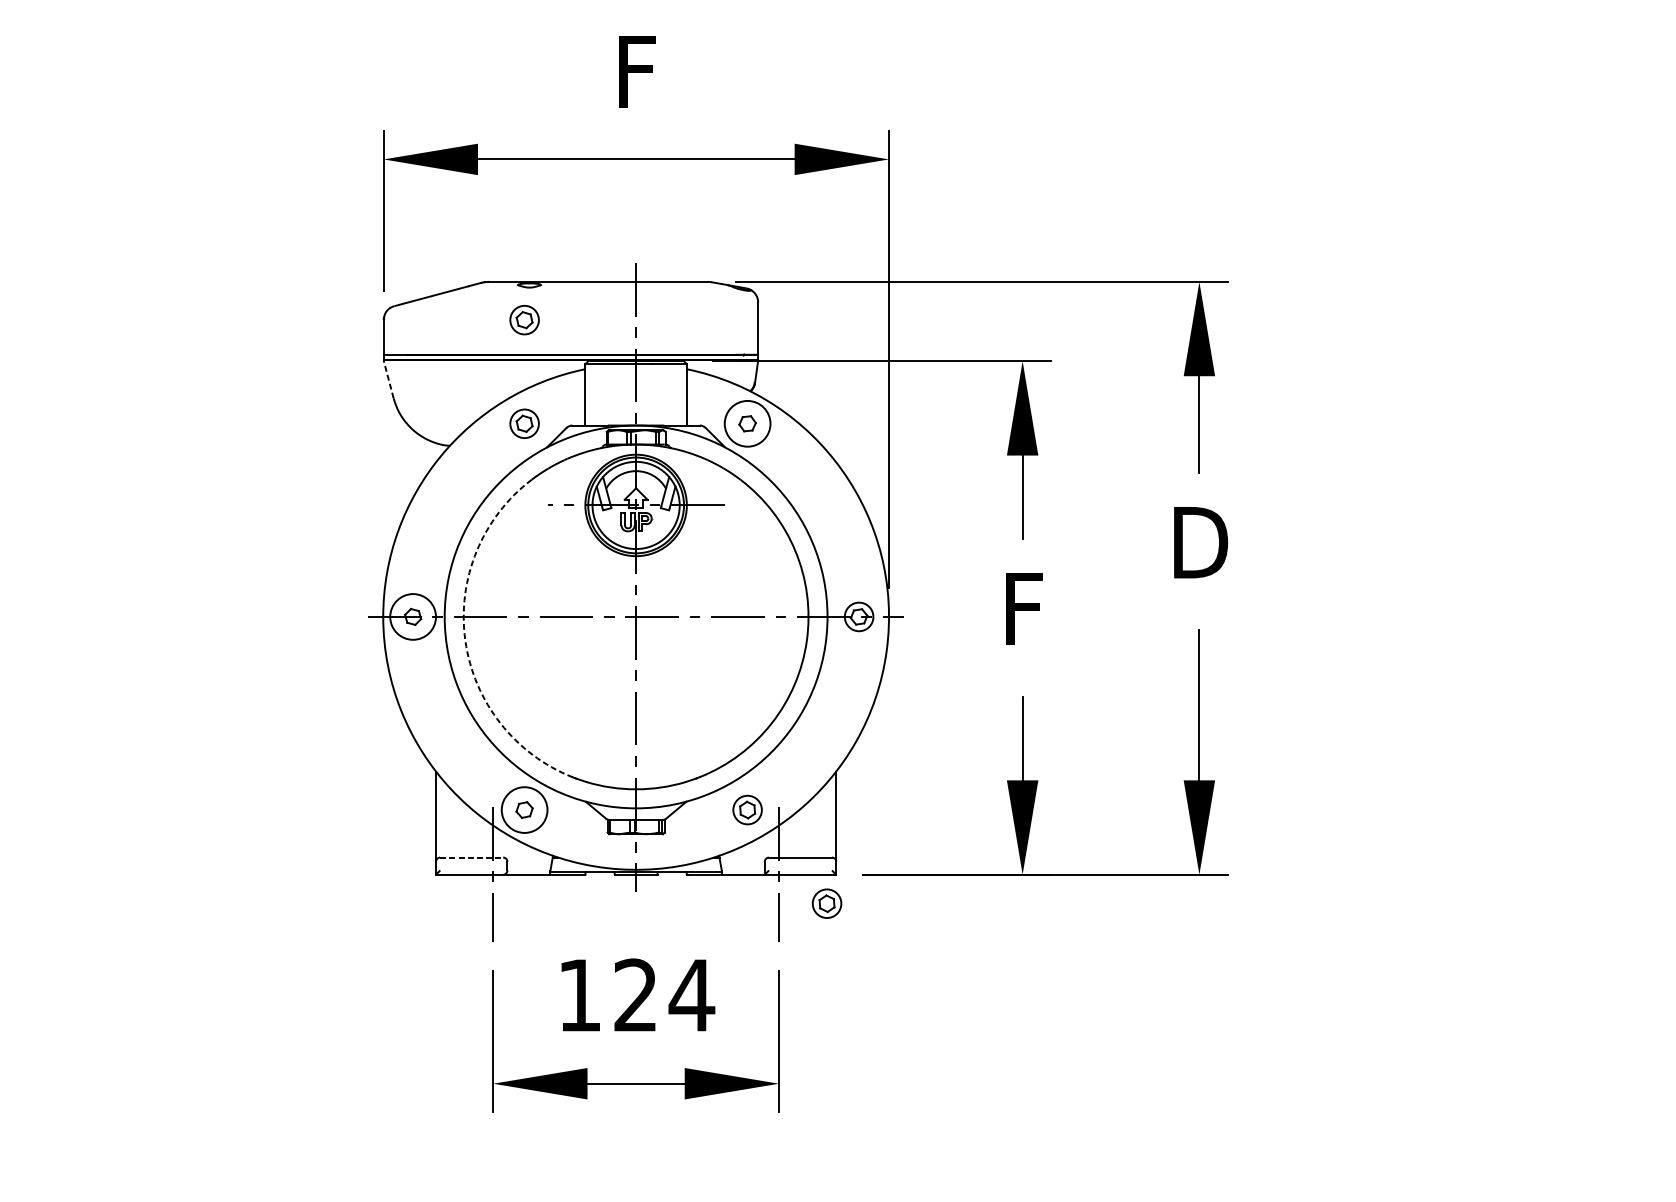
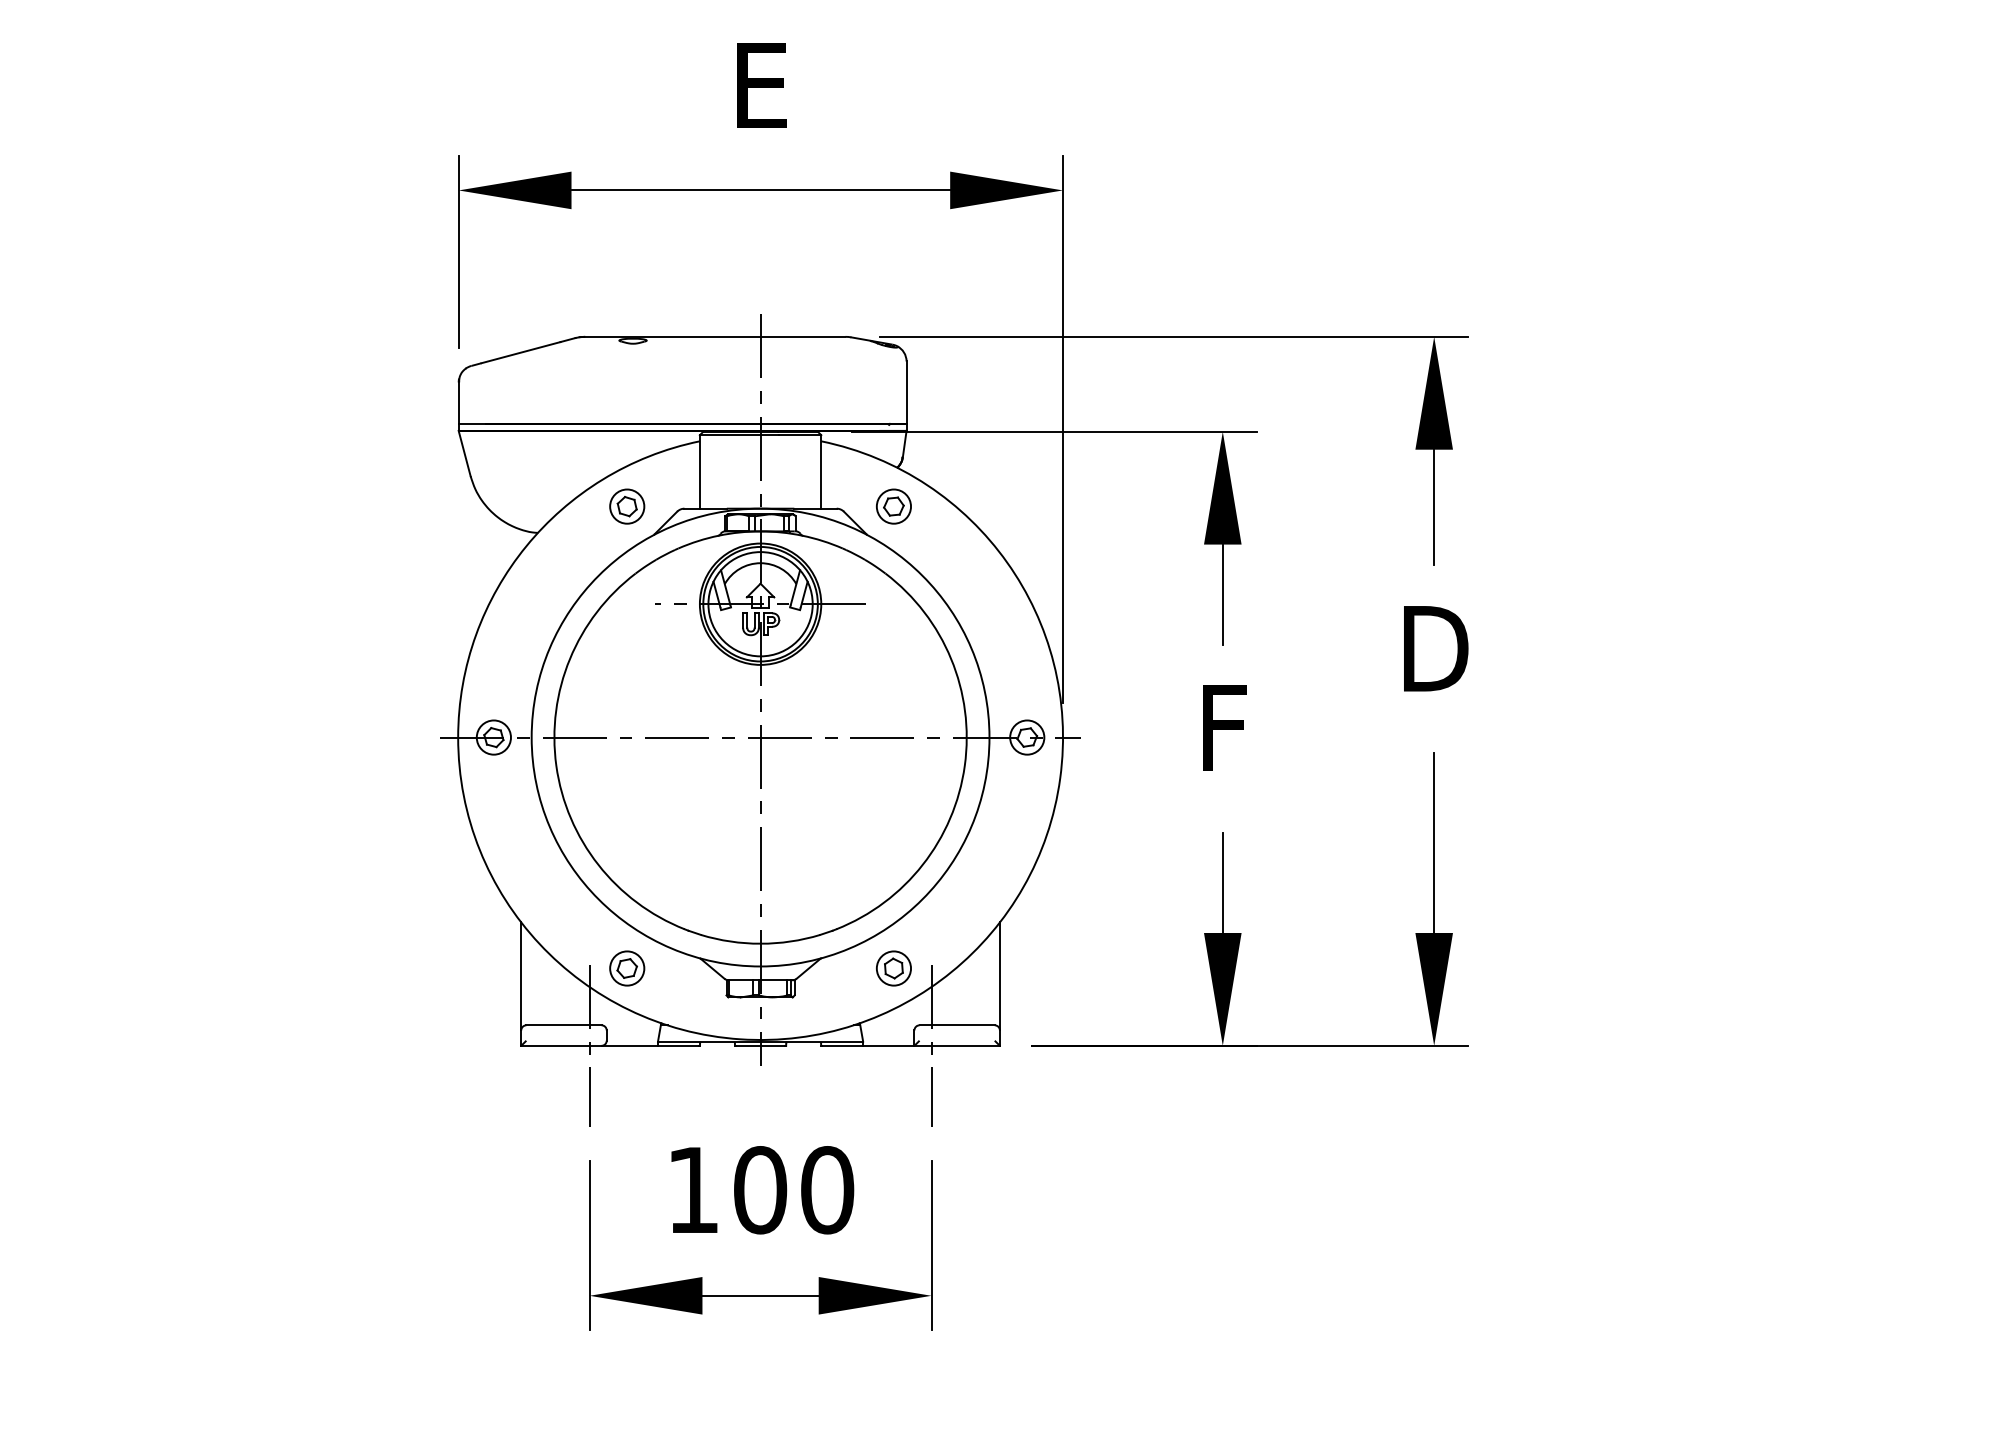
text: (636, 71) -> (761, 85), F -> E
part: (524, 320) -> (627, 382), removed
line: (388, 379) -> (464, 453), dashed -> solid
circle: (747, 423) -> (893, 506), size x0.62
circle: (412, 616) -> (493, 737), size x0.62
arc: (465, 640) -> (556, 765), dashed -> solid
circle: (524, 810) -> (627, 968), size x0.62
line: (471, 857) -> (563, 1025), dashed -> solid
part: (826, 903) -> (988, 1080), removed
text: (664, 995) -> (794, 1190), 124 -> 100

